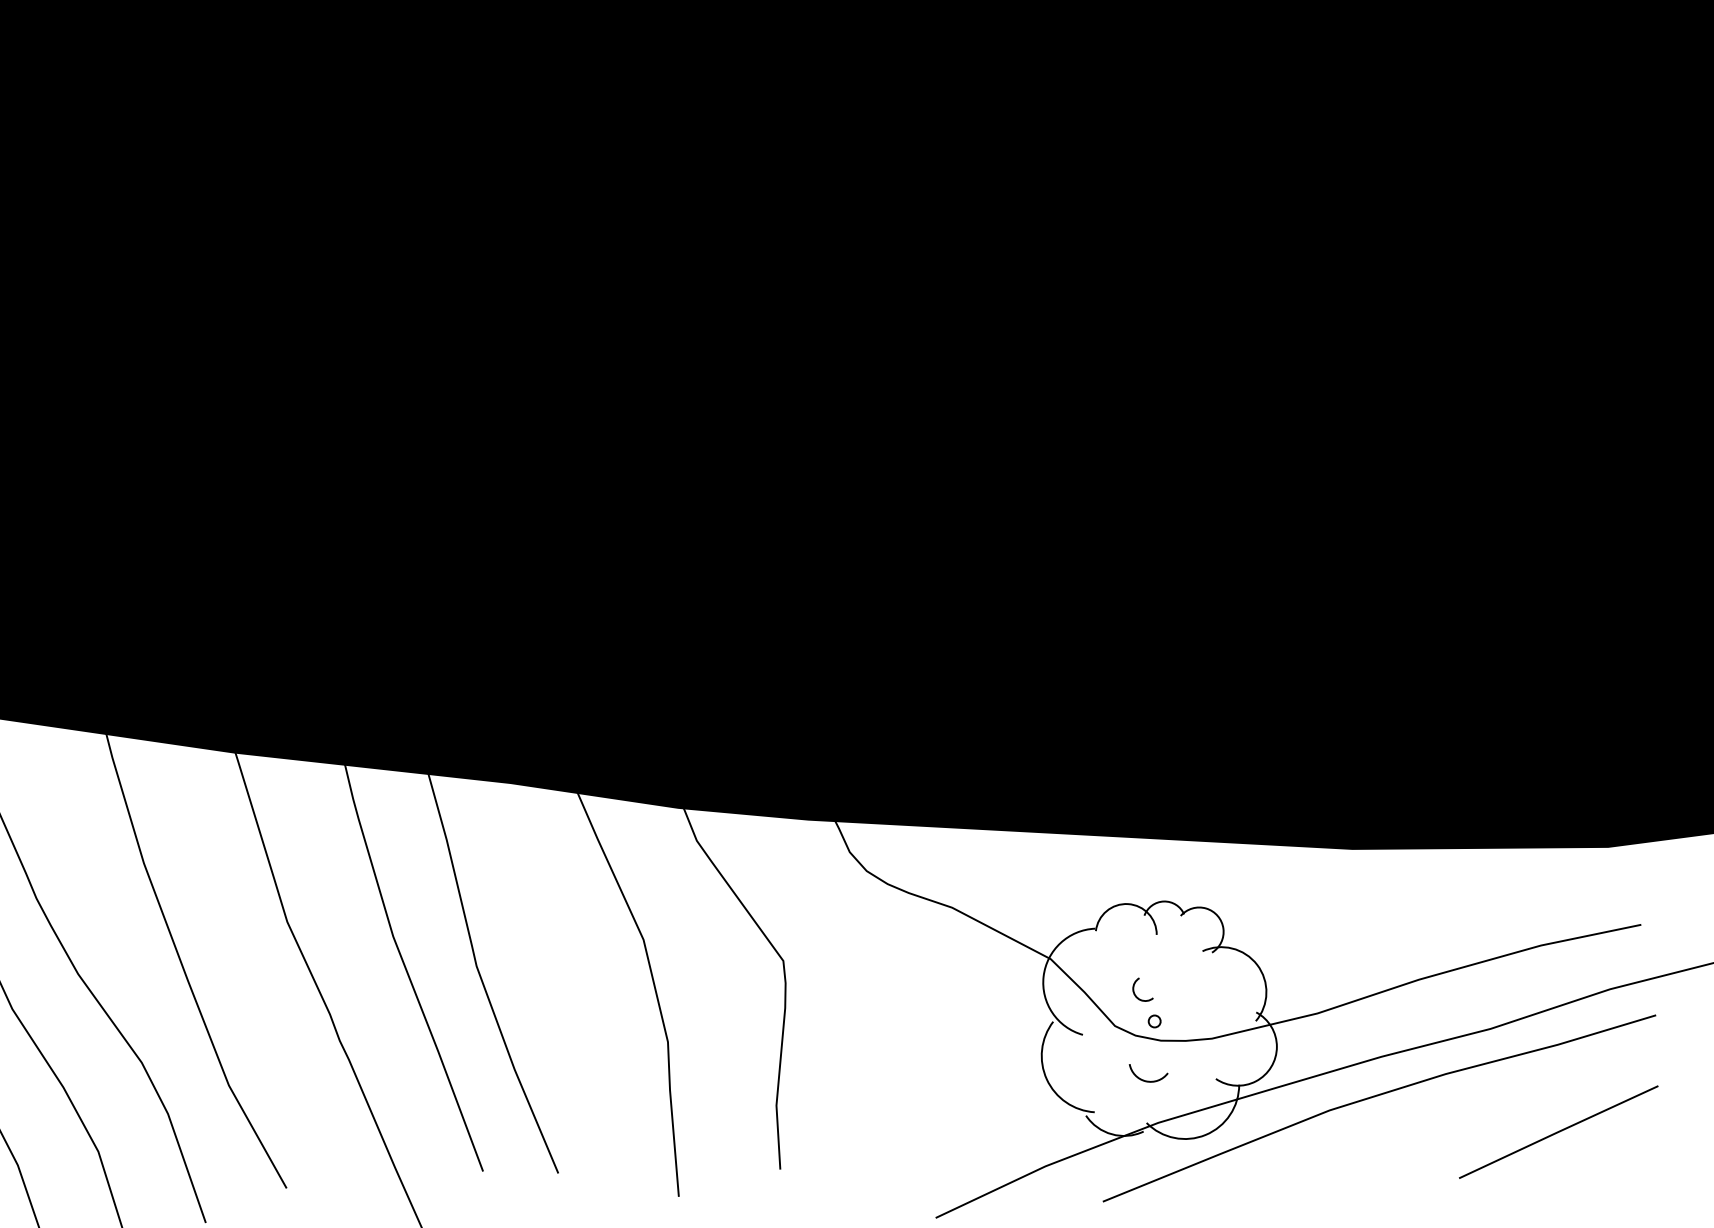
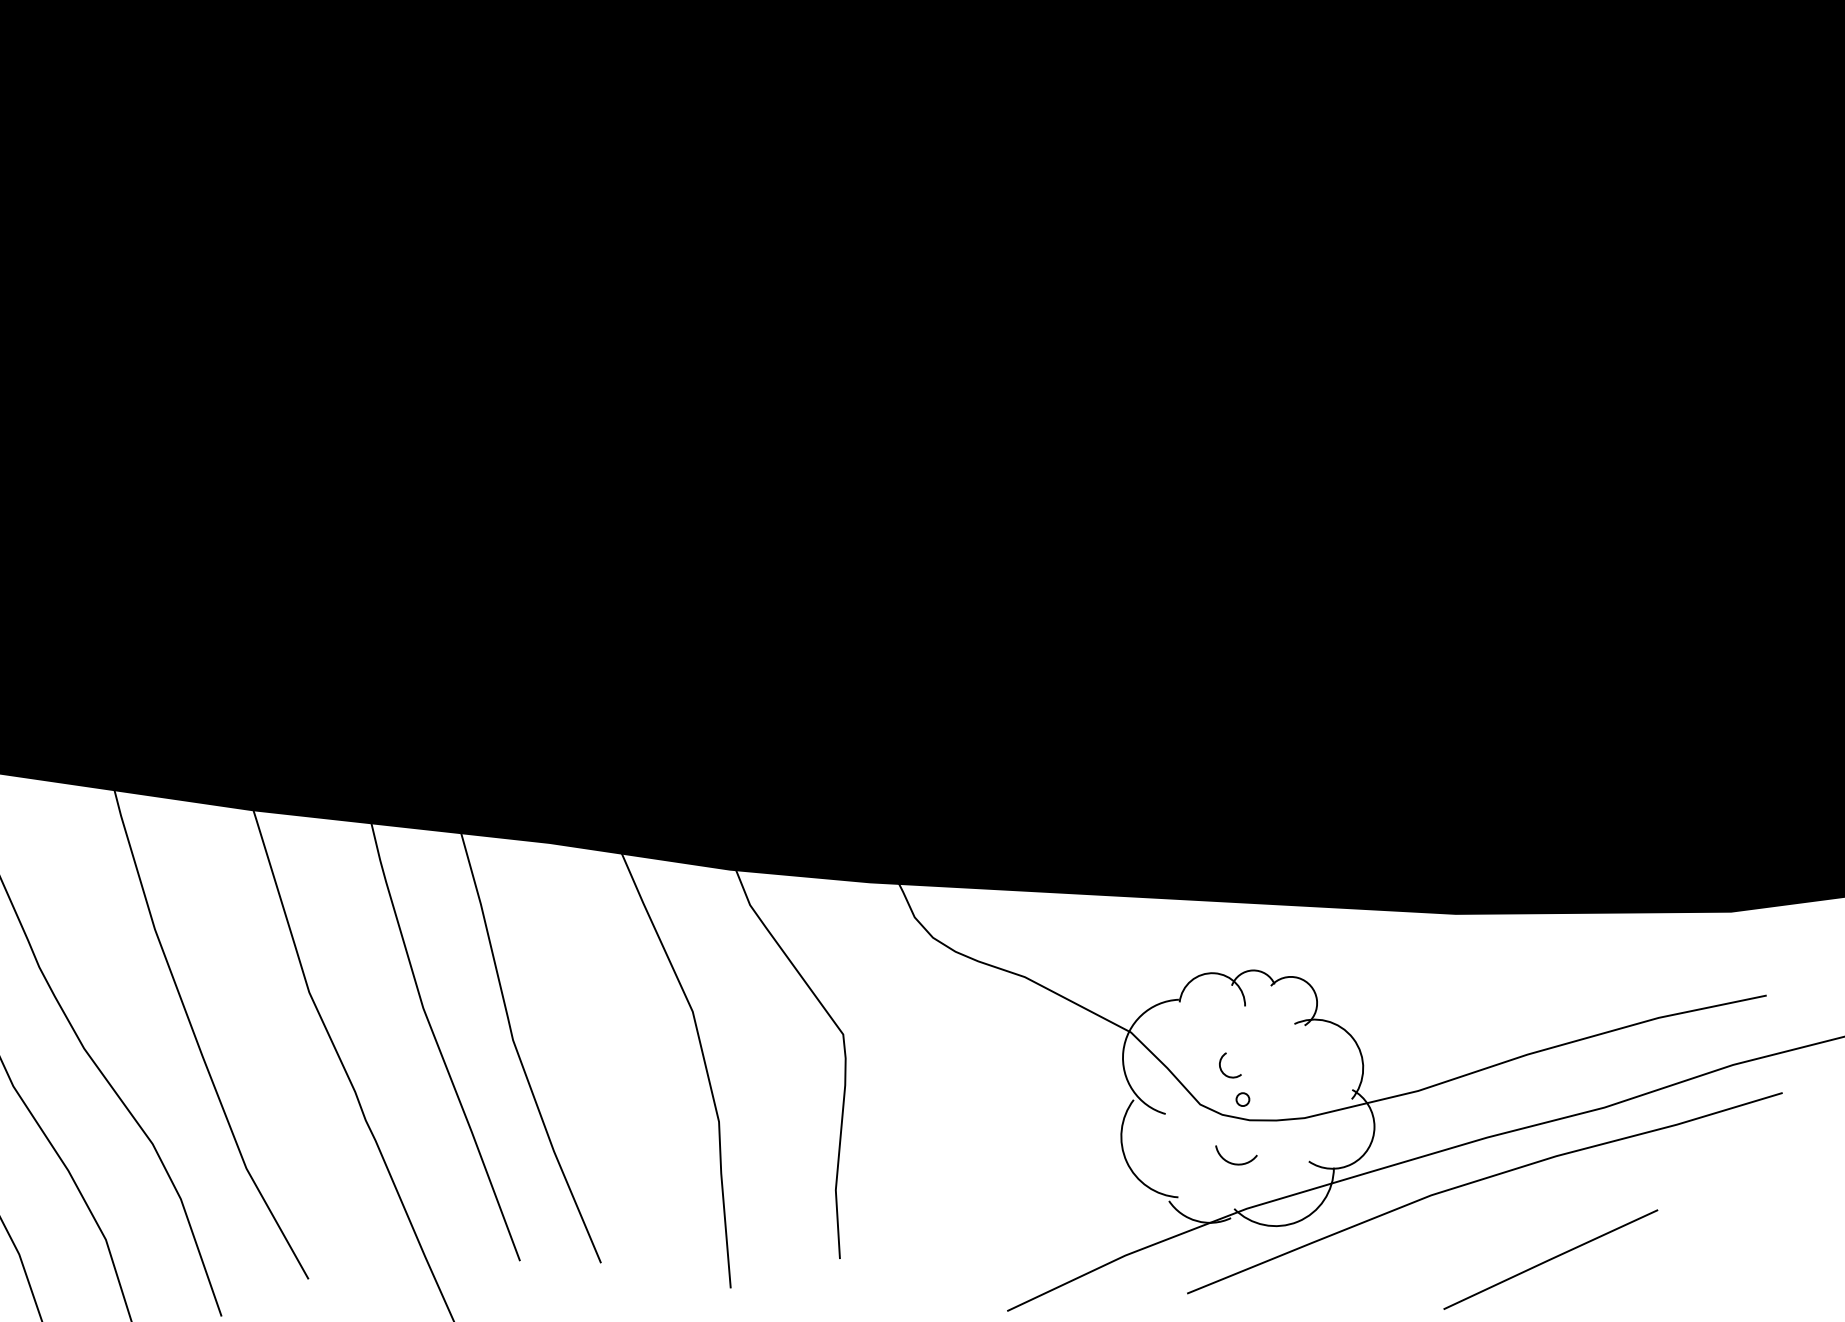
line: (1558, 1131) -> (1550, 1258), moved

